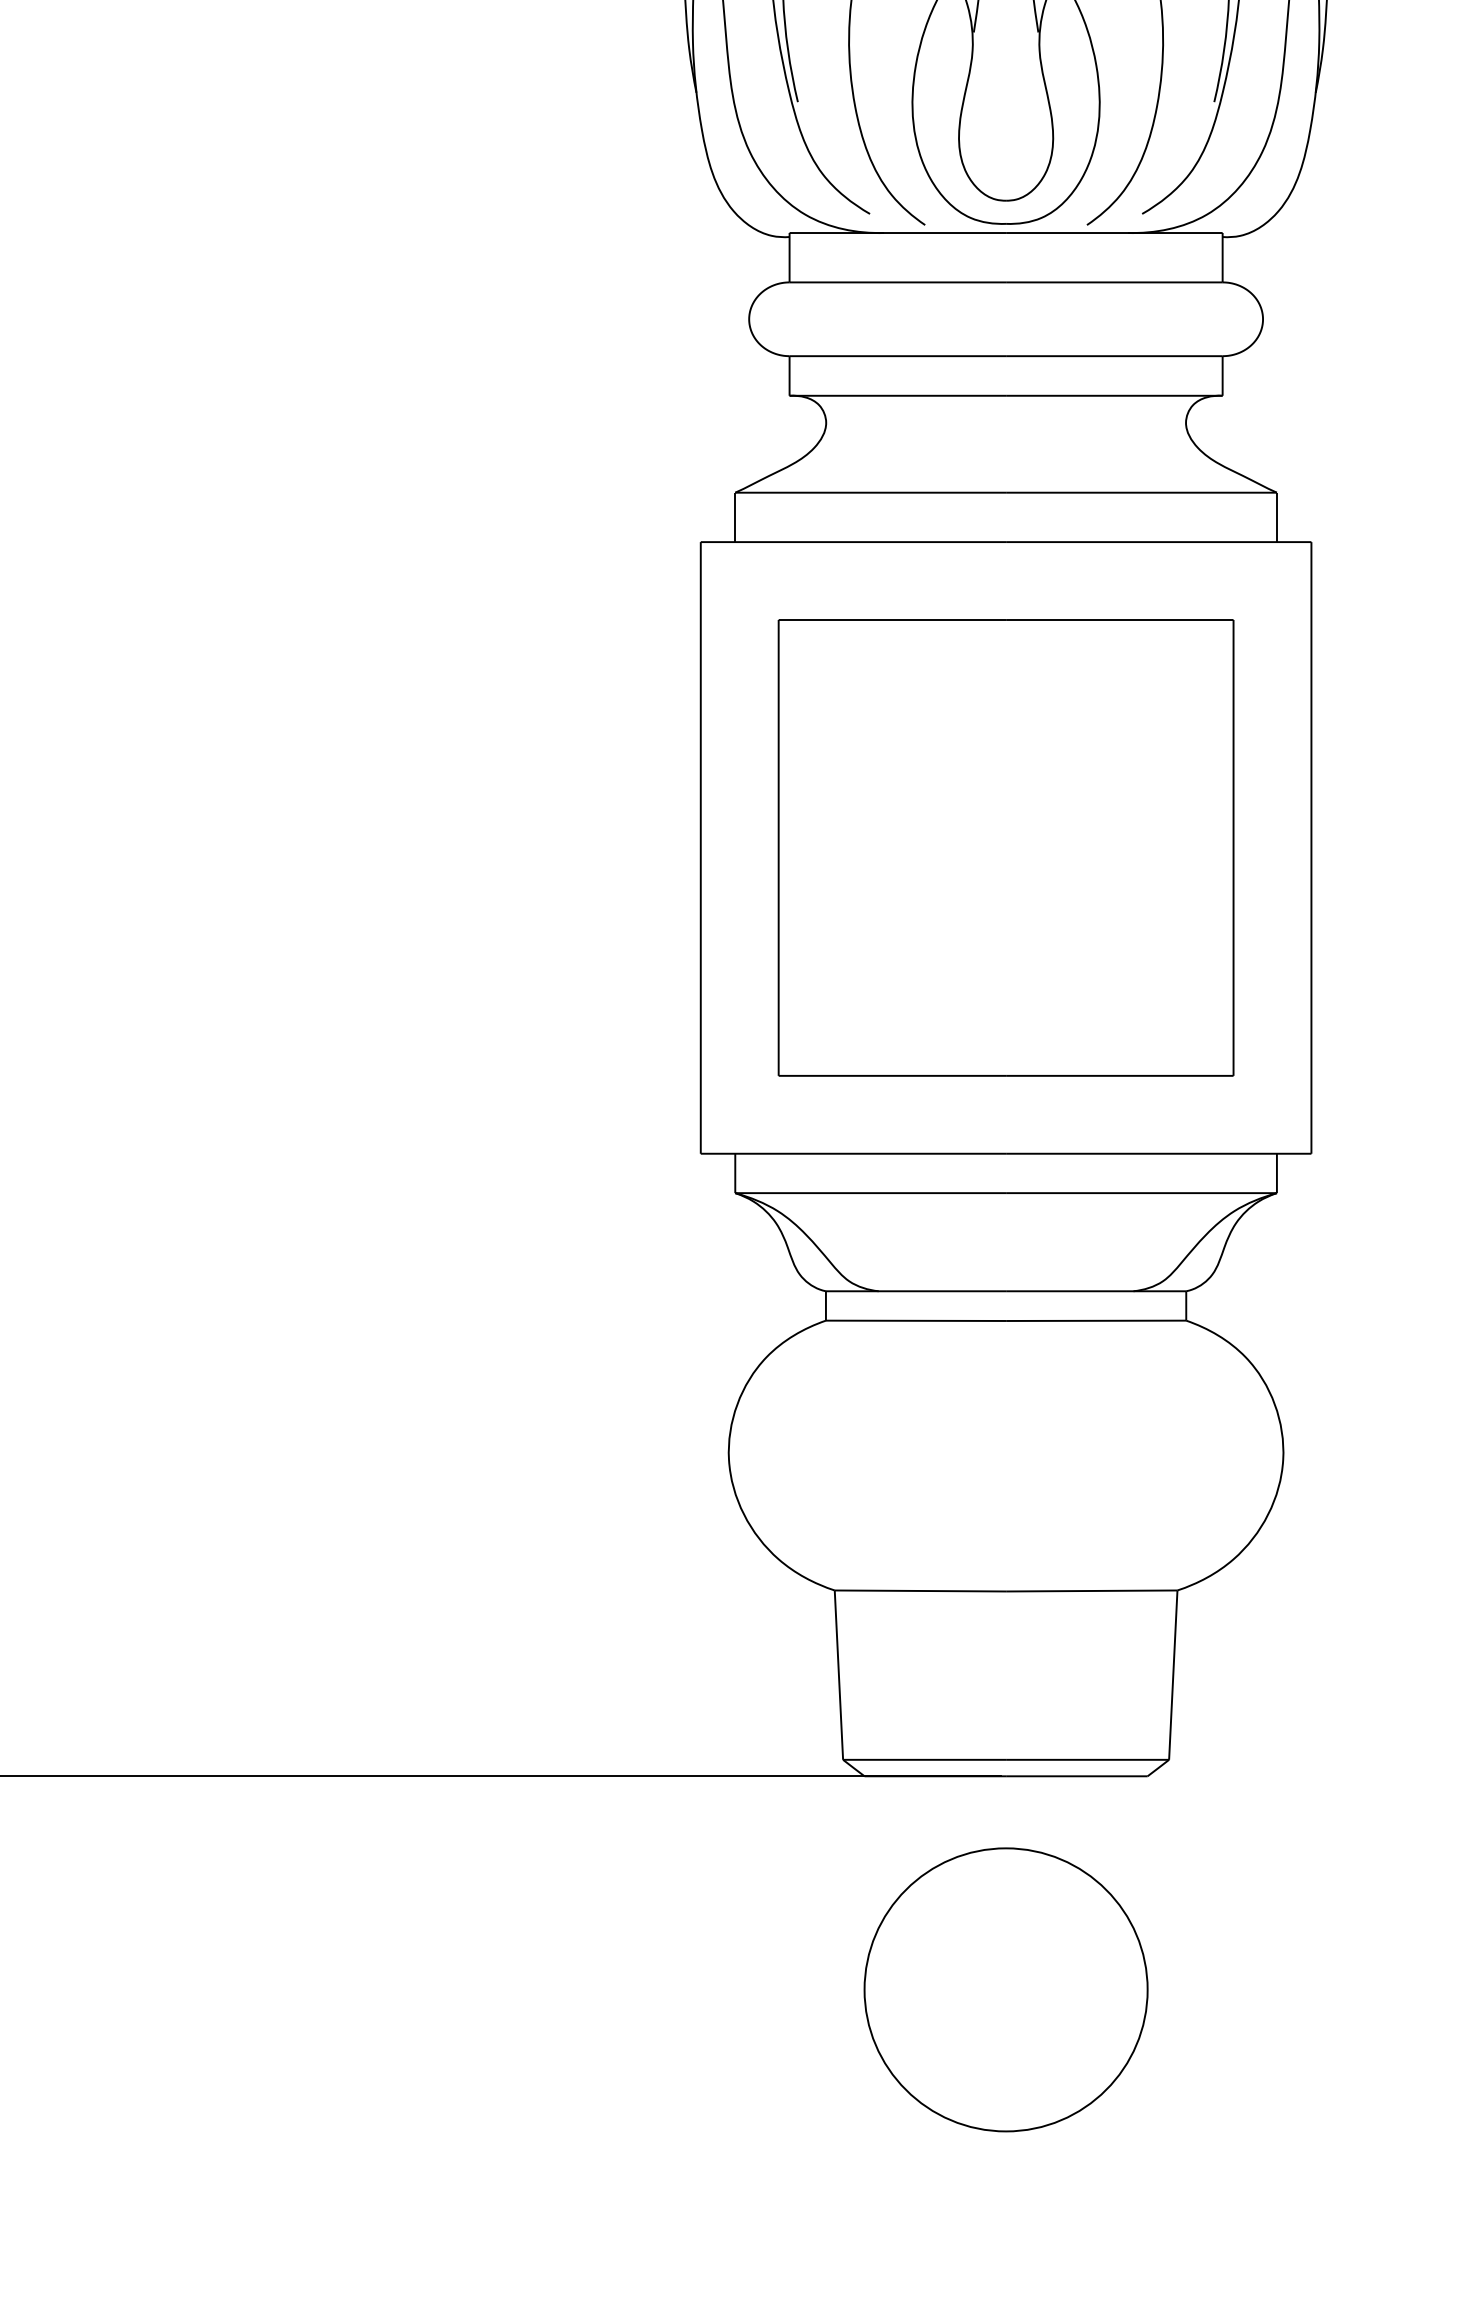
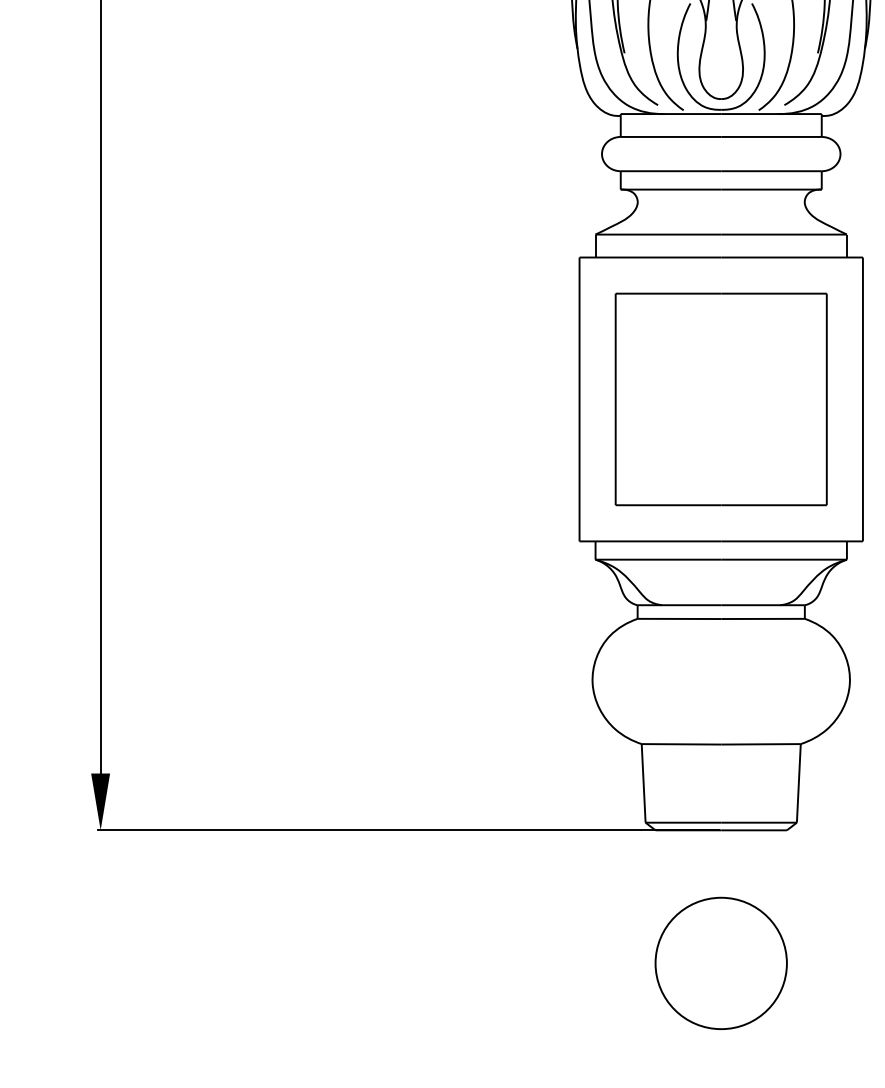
circle: (1004, 1987) -> (720, 962), moved

